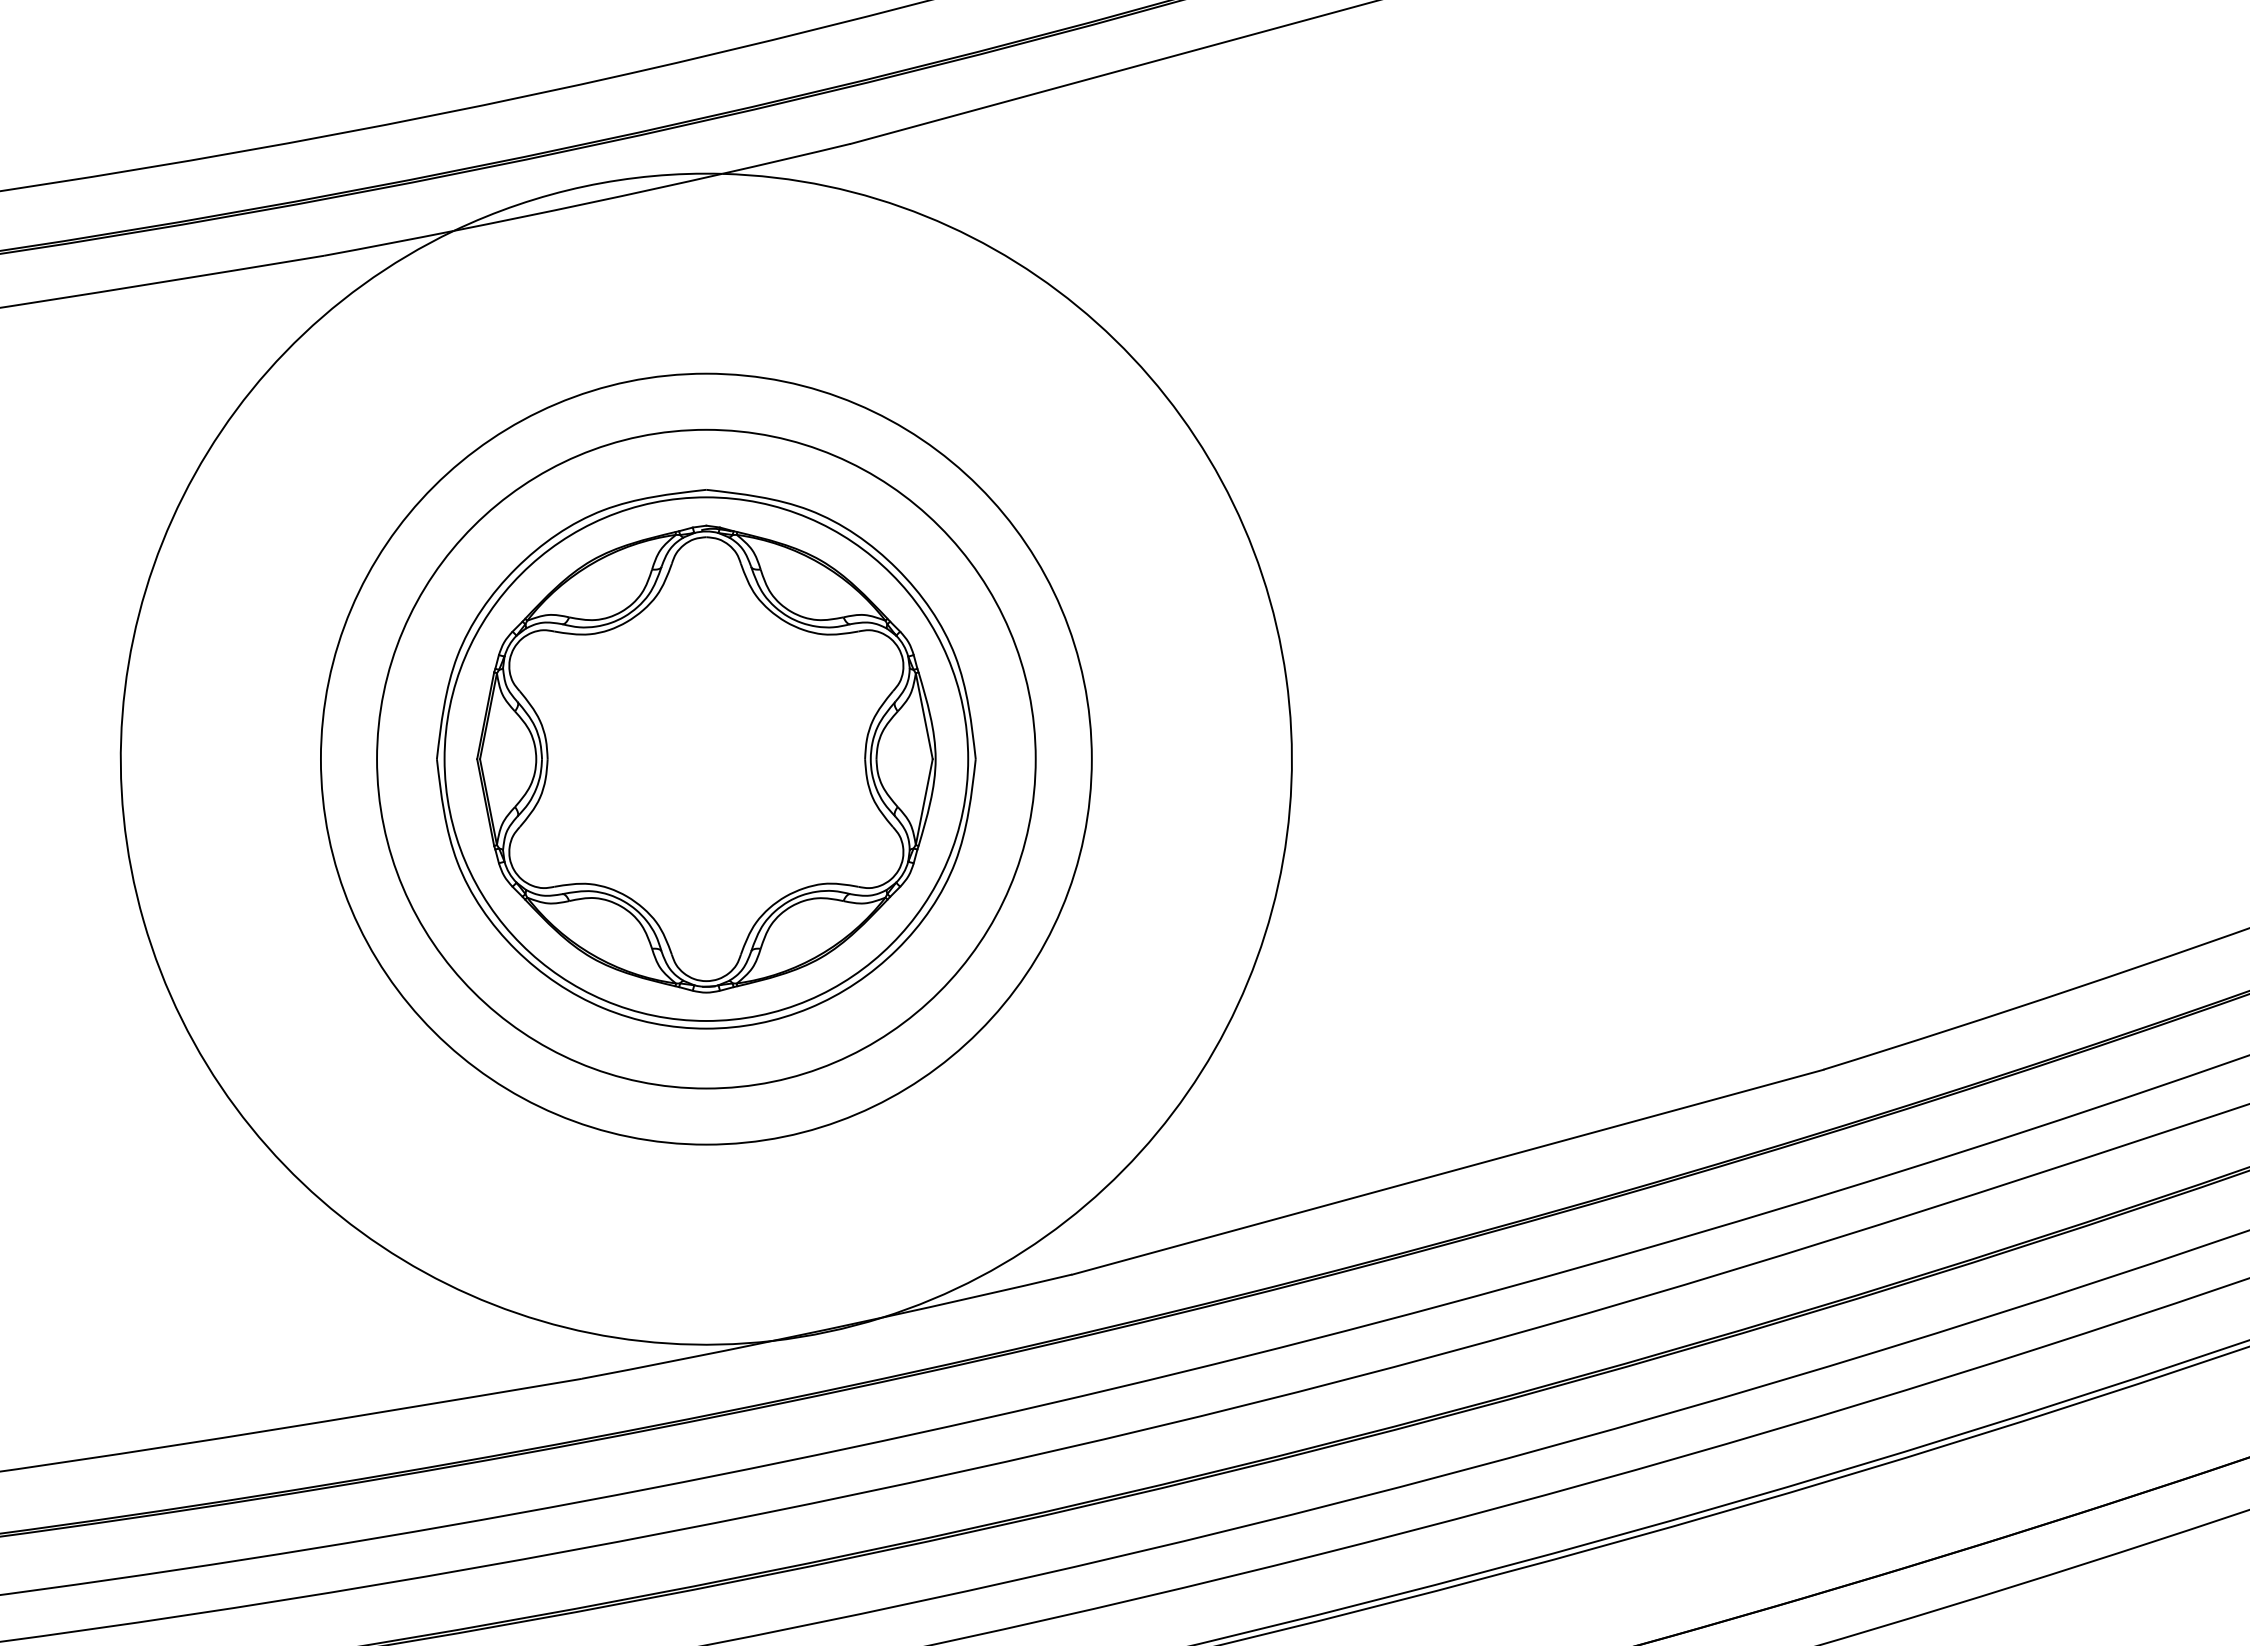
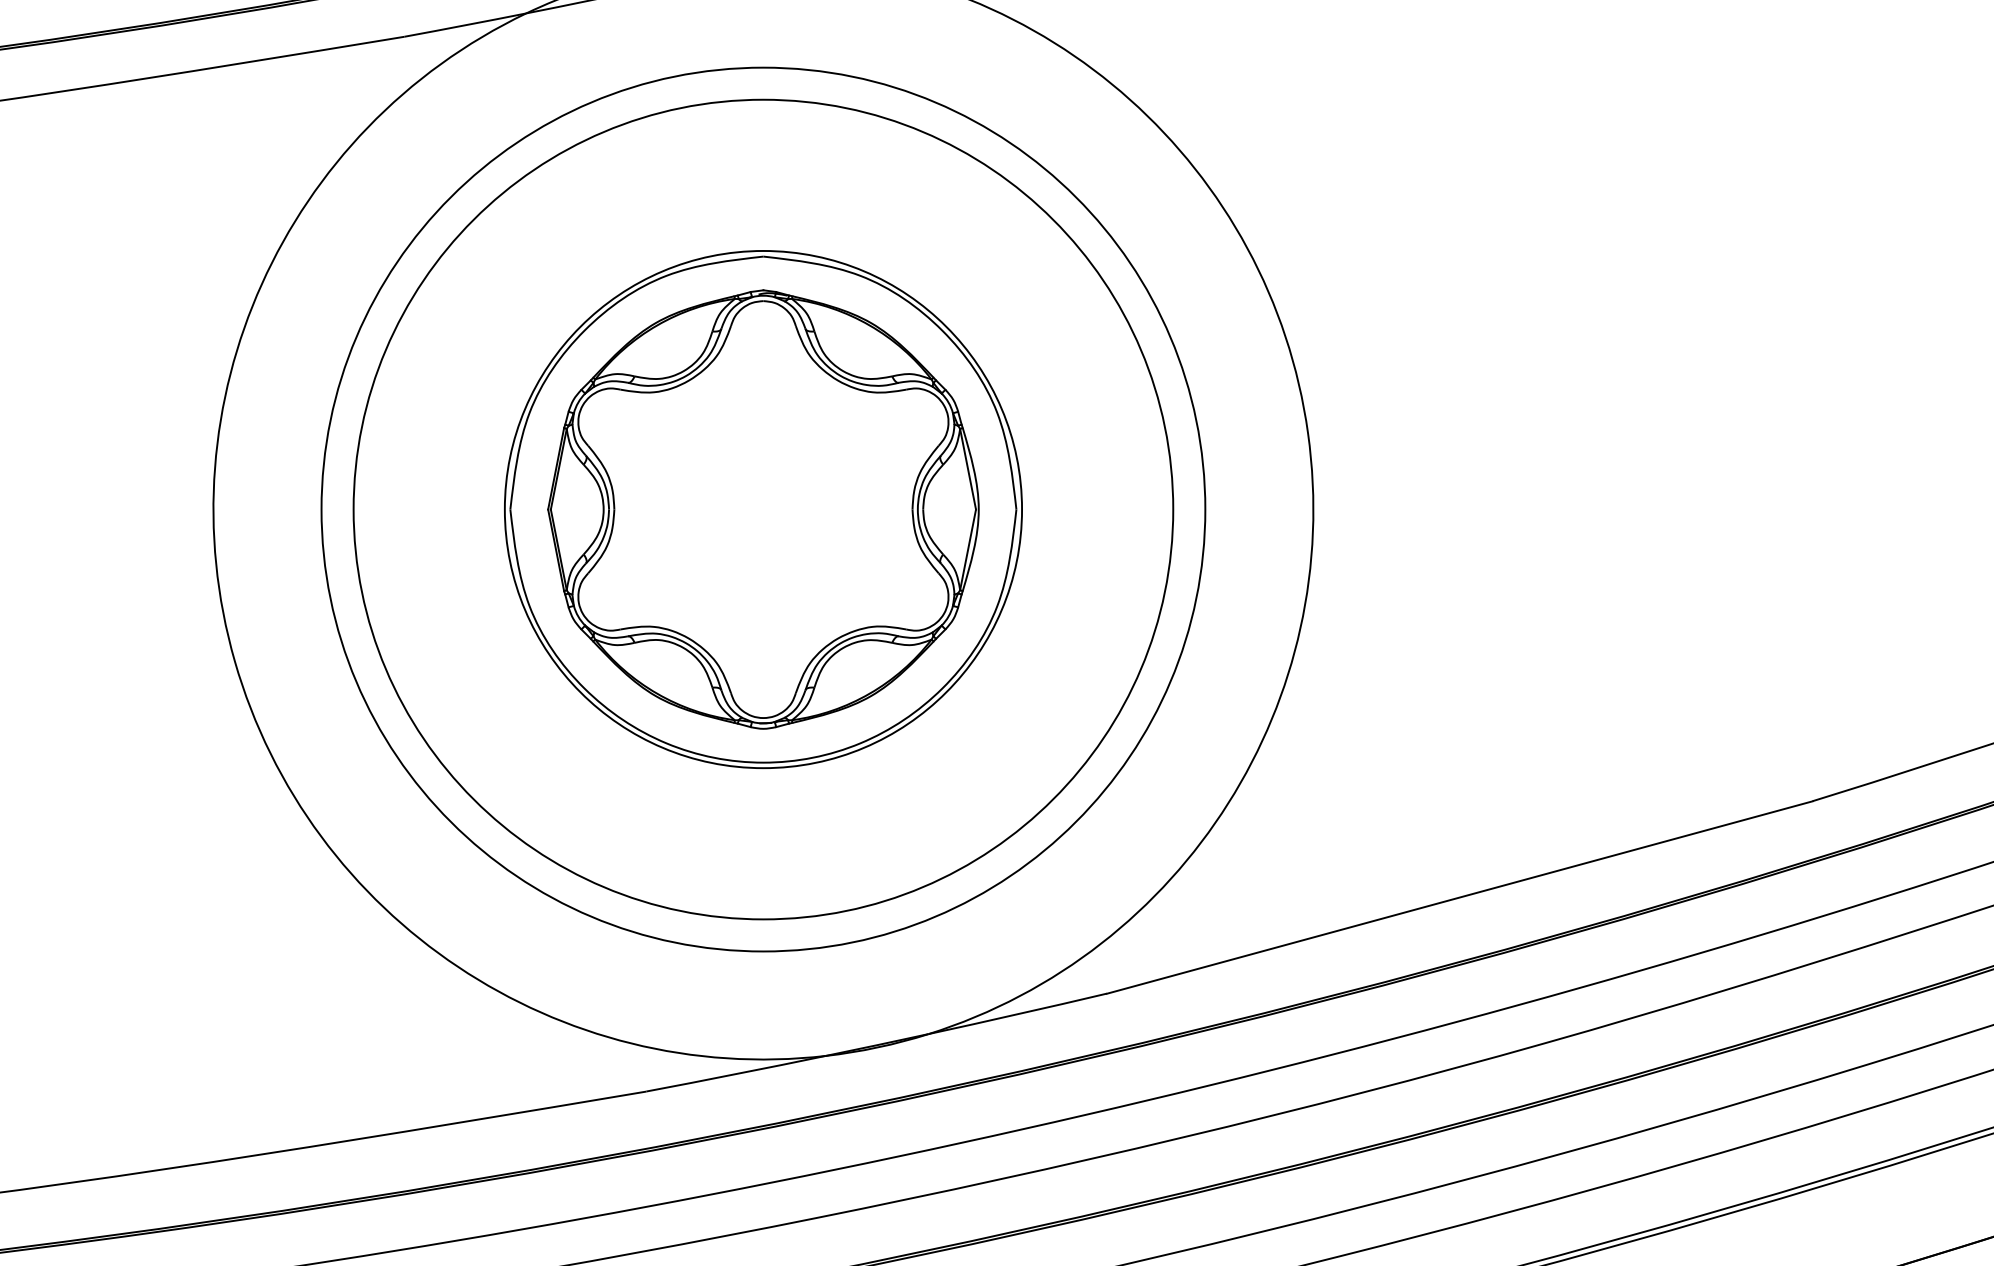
circle: (705, 758) -> (762, 508), size x1.43
circle: (706, 758) -> (763, 508), size x0.71
circle: (706, 758) -> (763, 508), size x1.67

